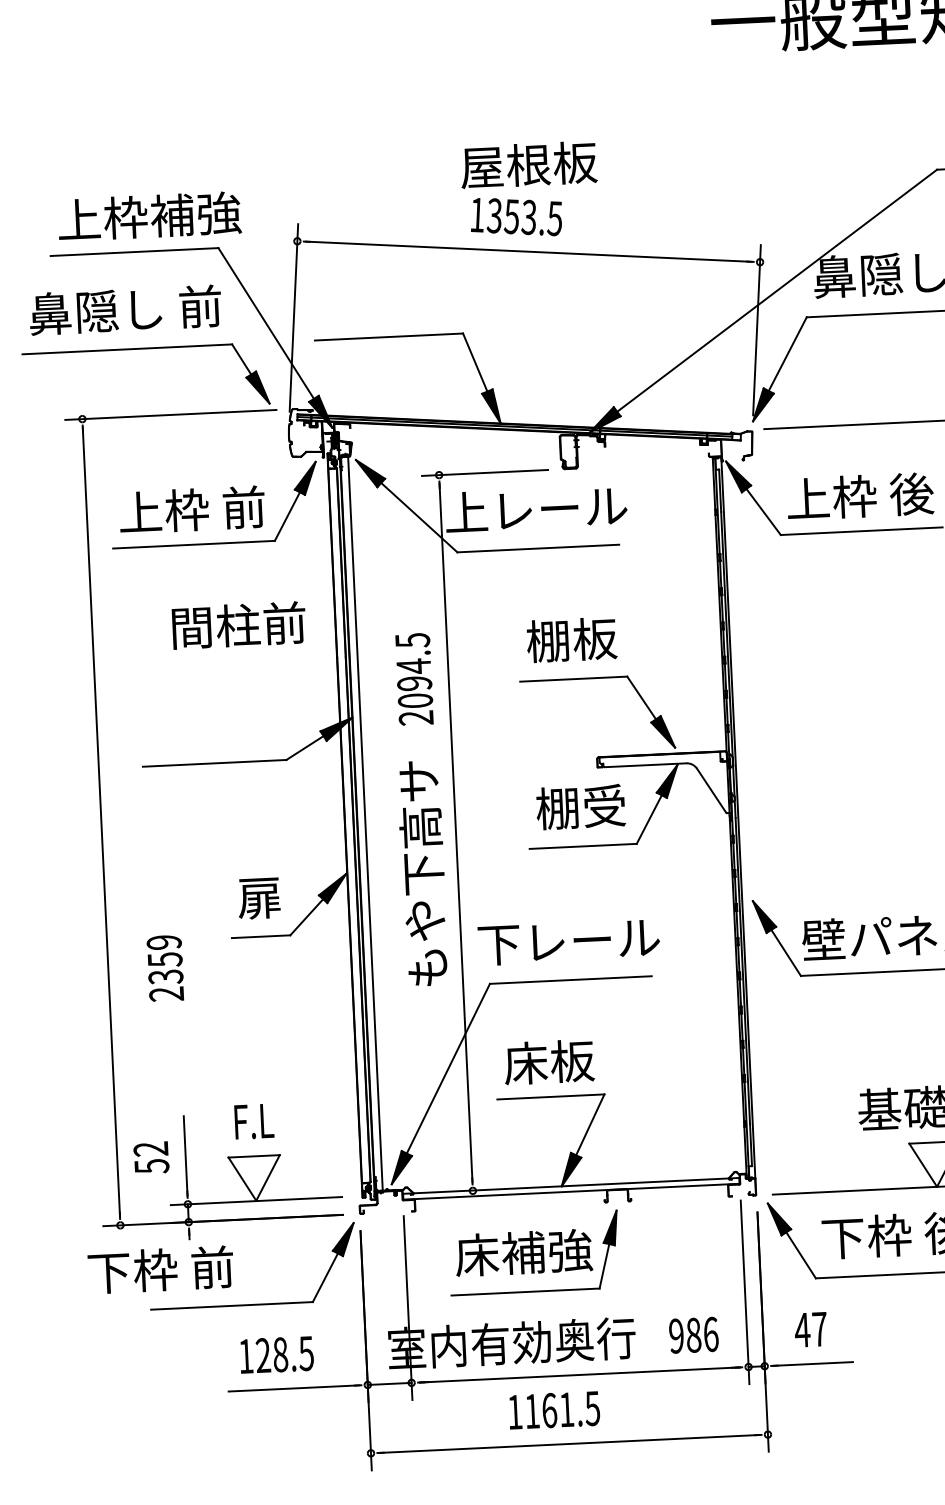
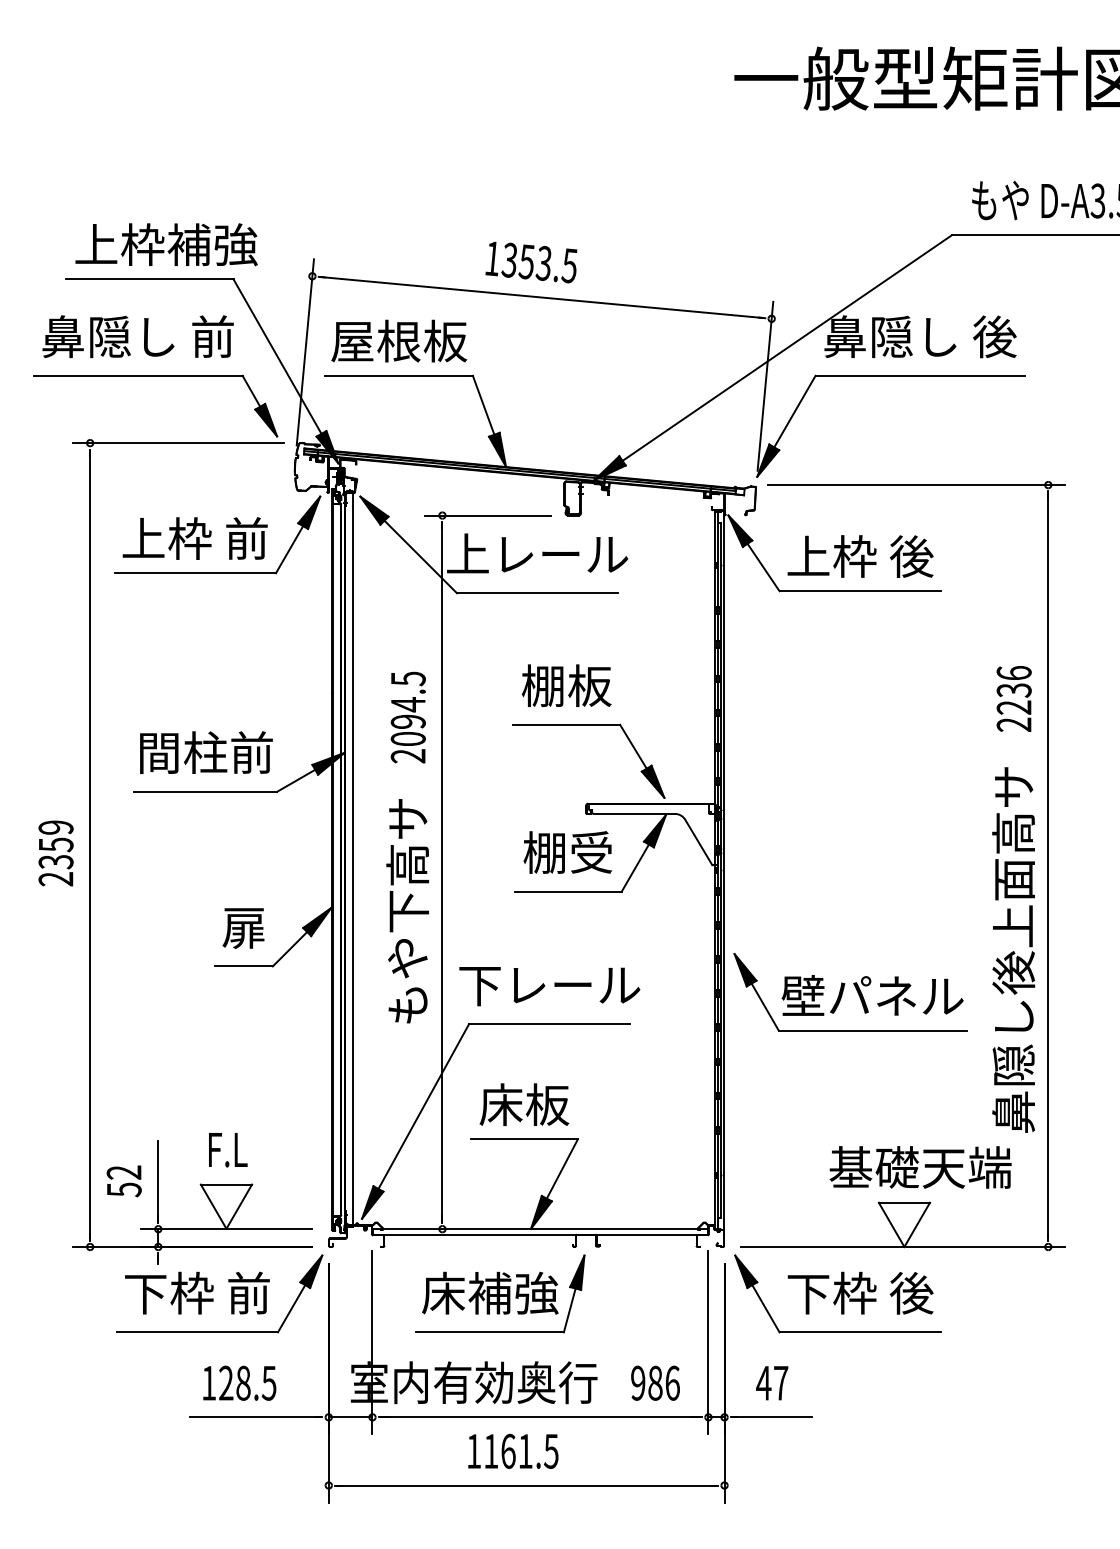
text: (529, 164) -> (399, 340), moved
text: (239, 625) -> (206, 752), moved
text: (164, 968) -> (55, 853), moved
text: (161, 1269) -> (197, 1292), moved

